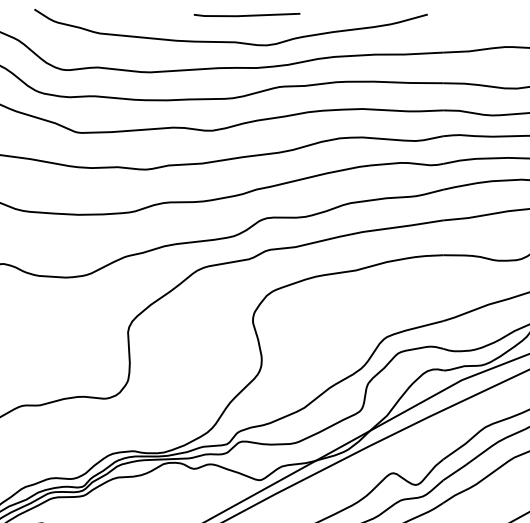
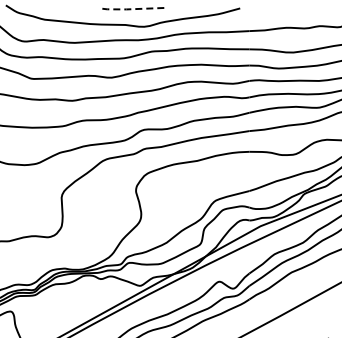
line: (243, 16) -> (130, 9), solid -> dashed

